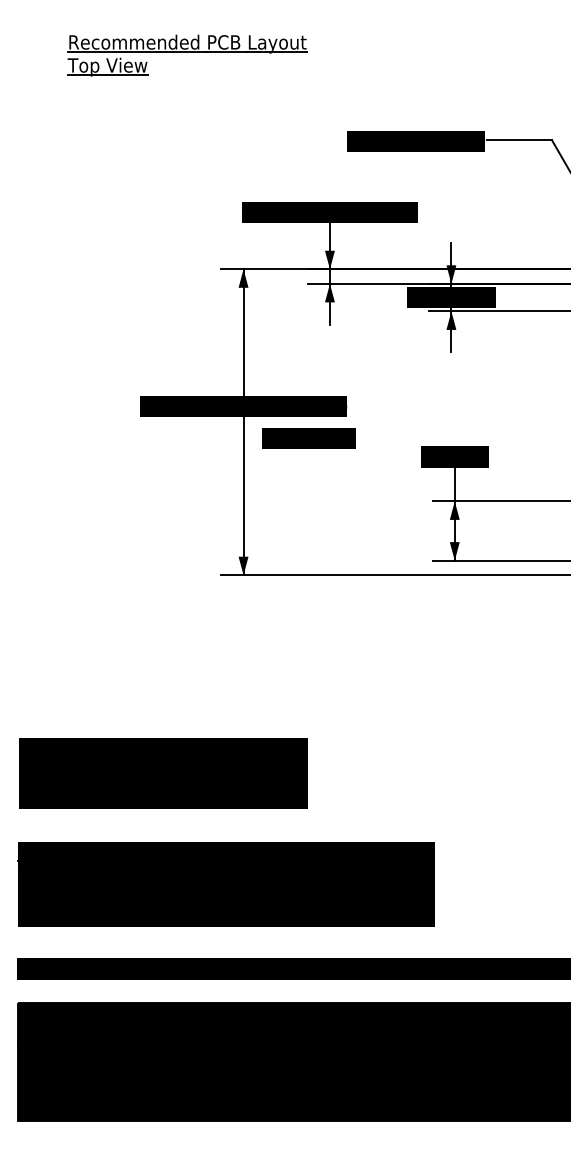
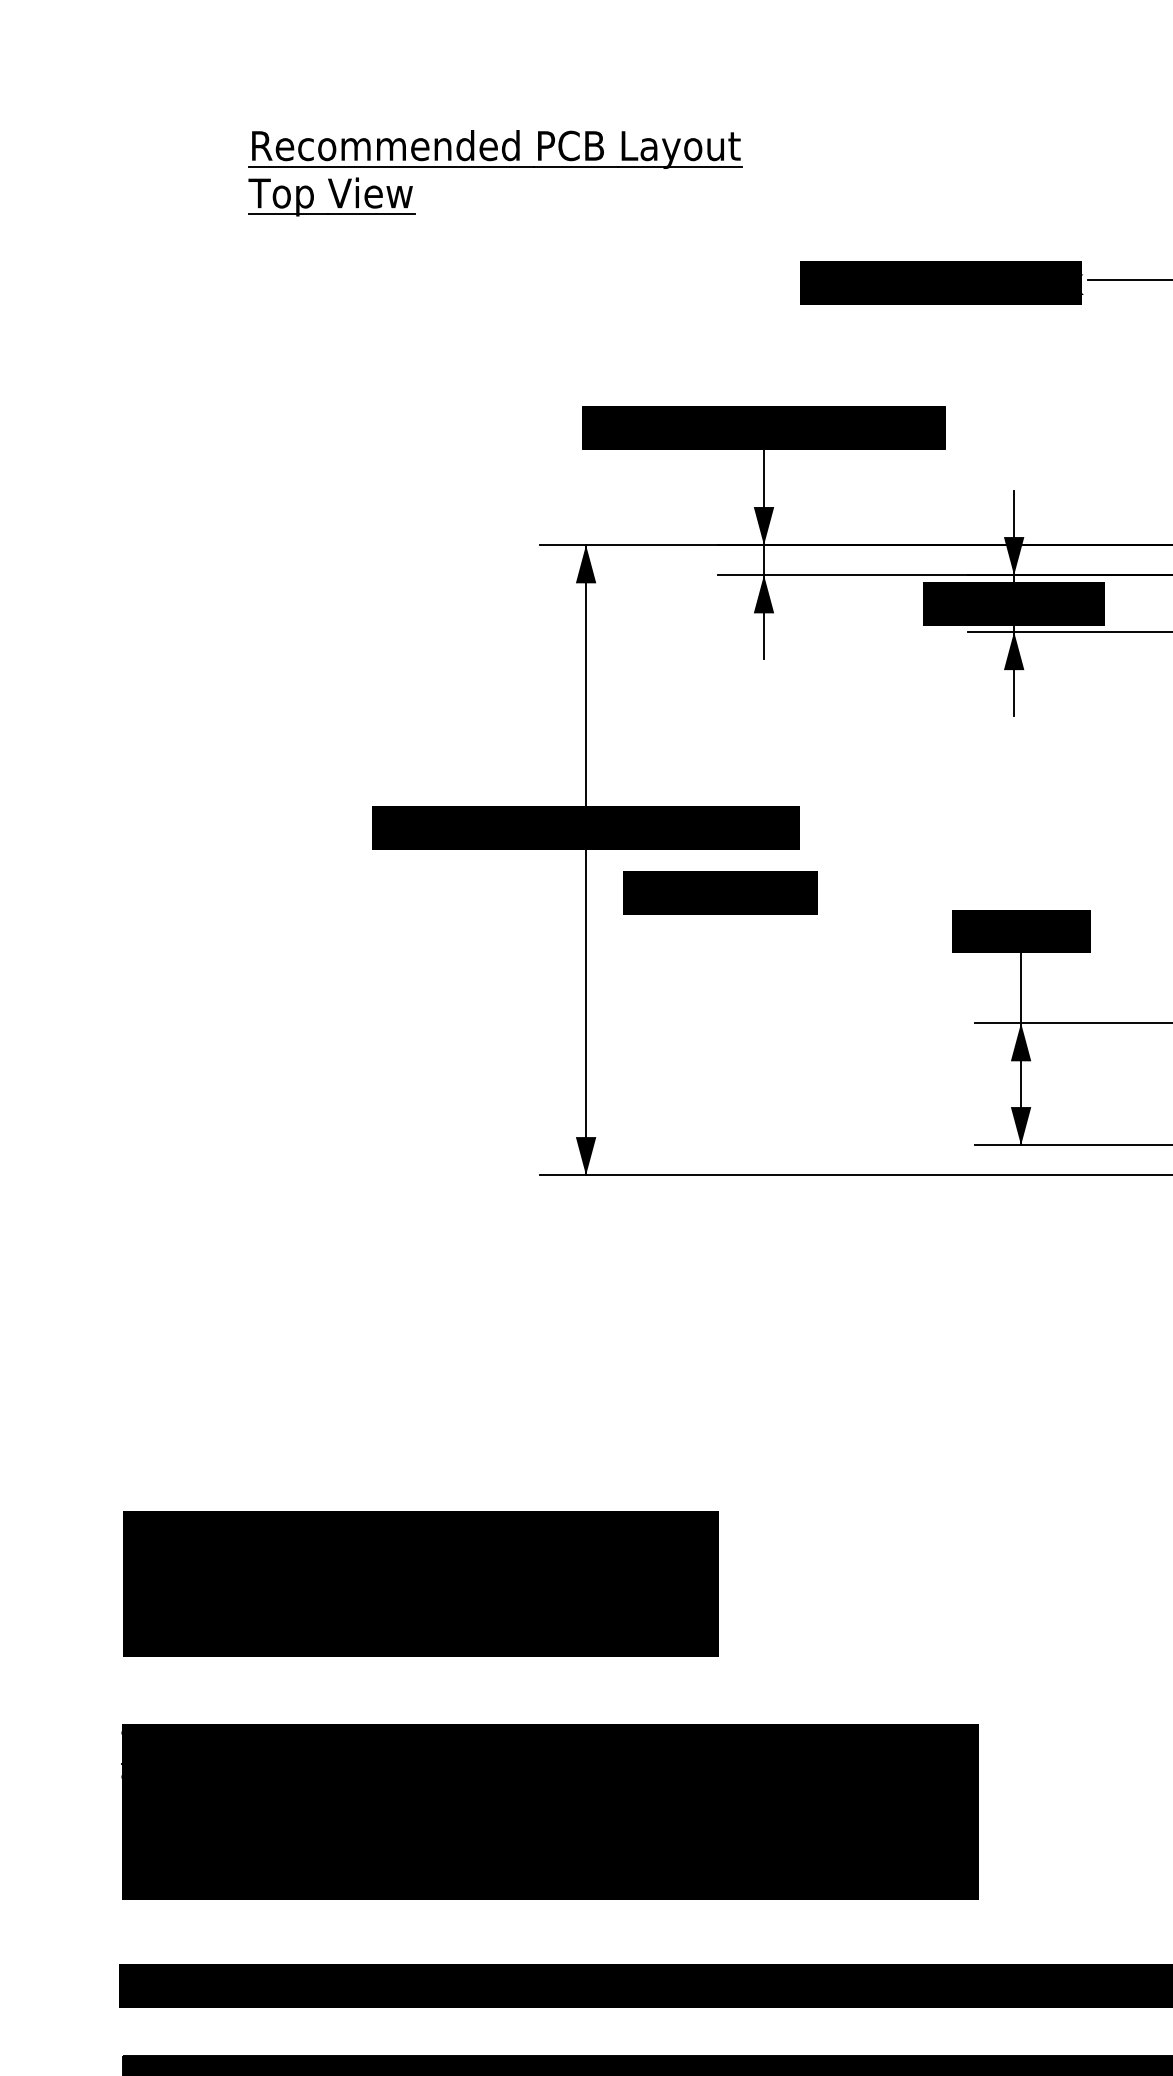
part: (187, 55) -> (495, 172), moved

